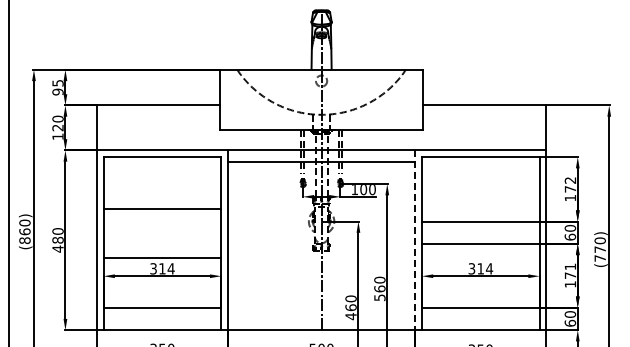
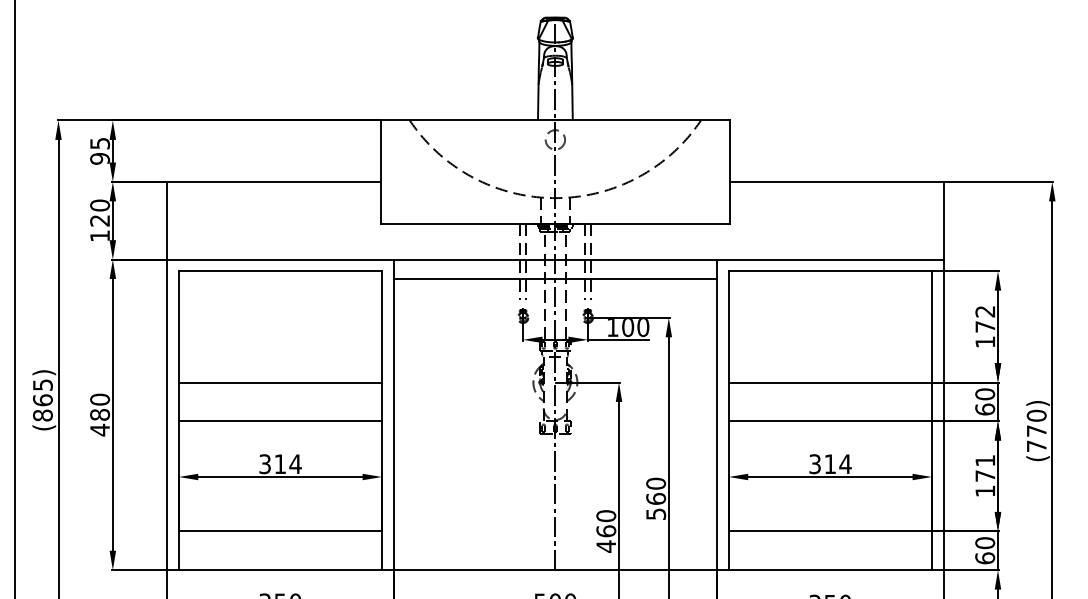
line: (162, 208) -> (280, 382), moved
text: (24, 222) -> (42, 384), (860) -> (865)
line: (415, 240) -> (717, 415), dashed -> solid
line: (162, 258) -> (280, 422), moved

